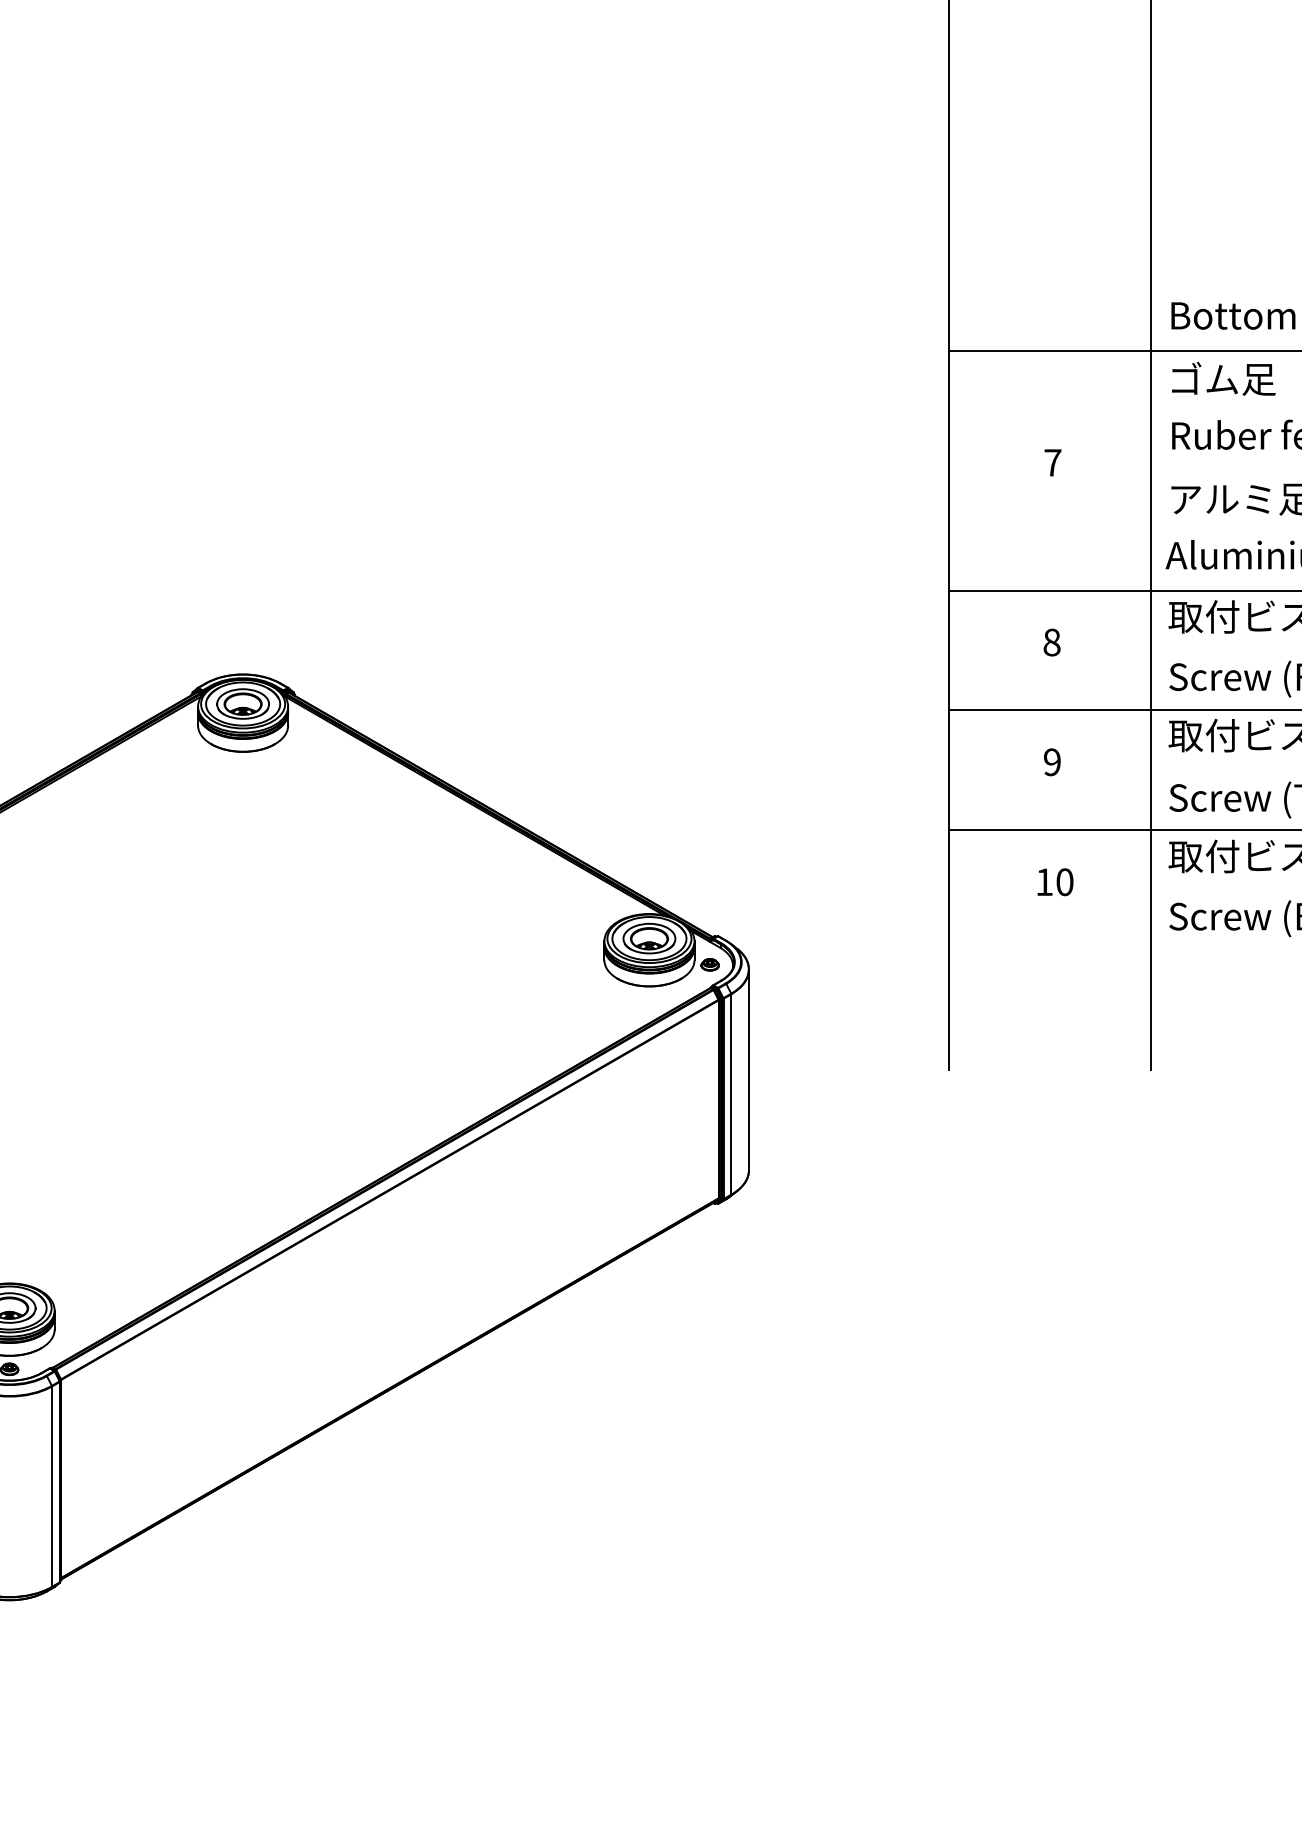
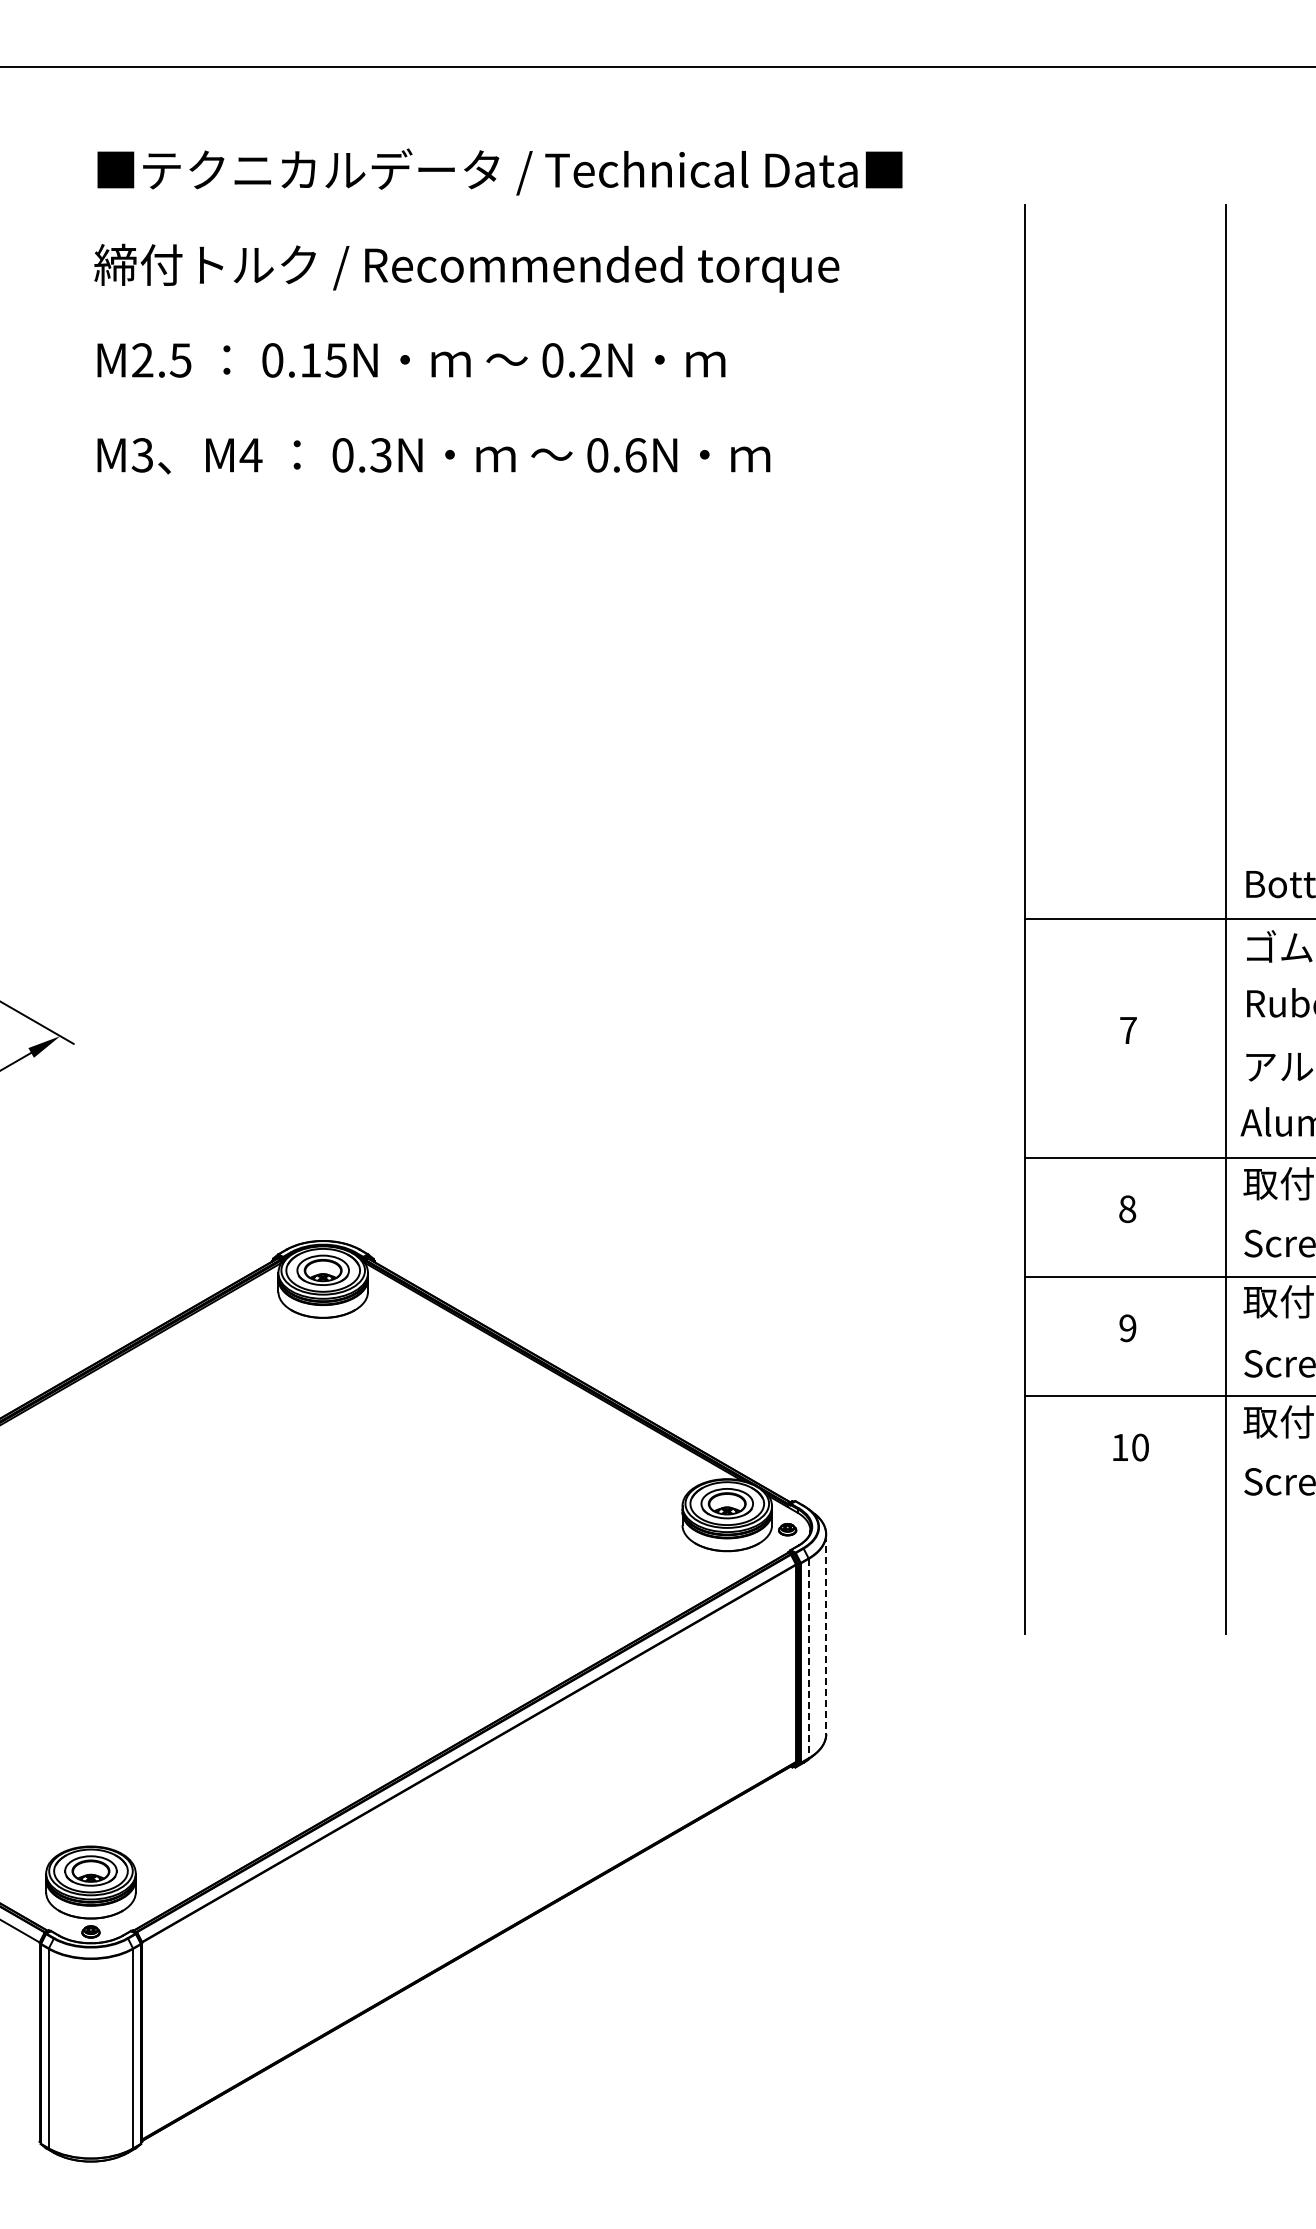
line: (749, 1070) -> (826, 1634), solid -> dashed
line: (731, 1094) -> (808, 1658), solid -> dashed

